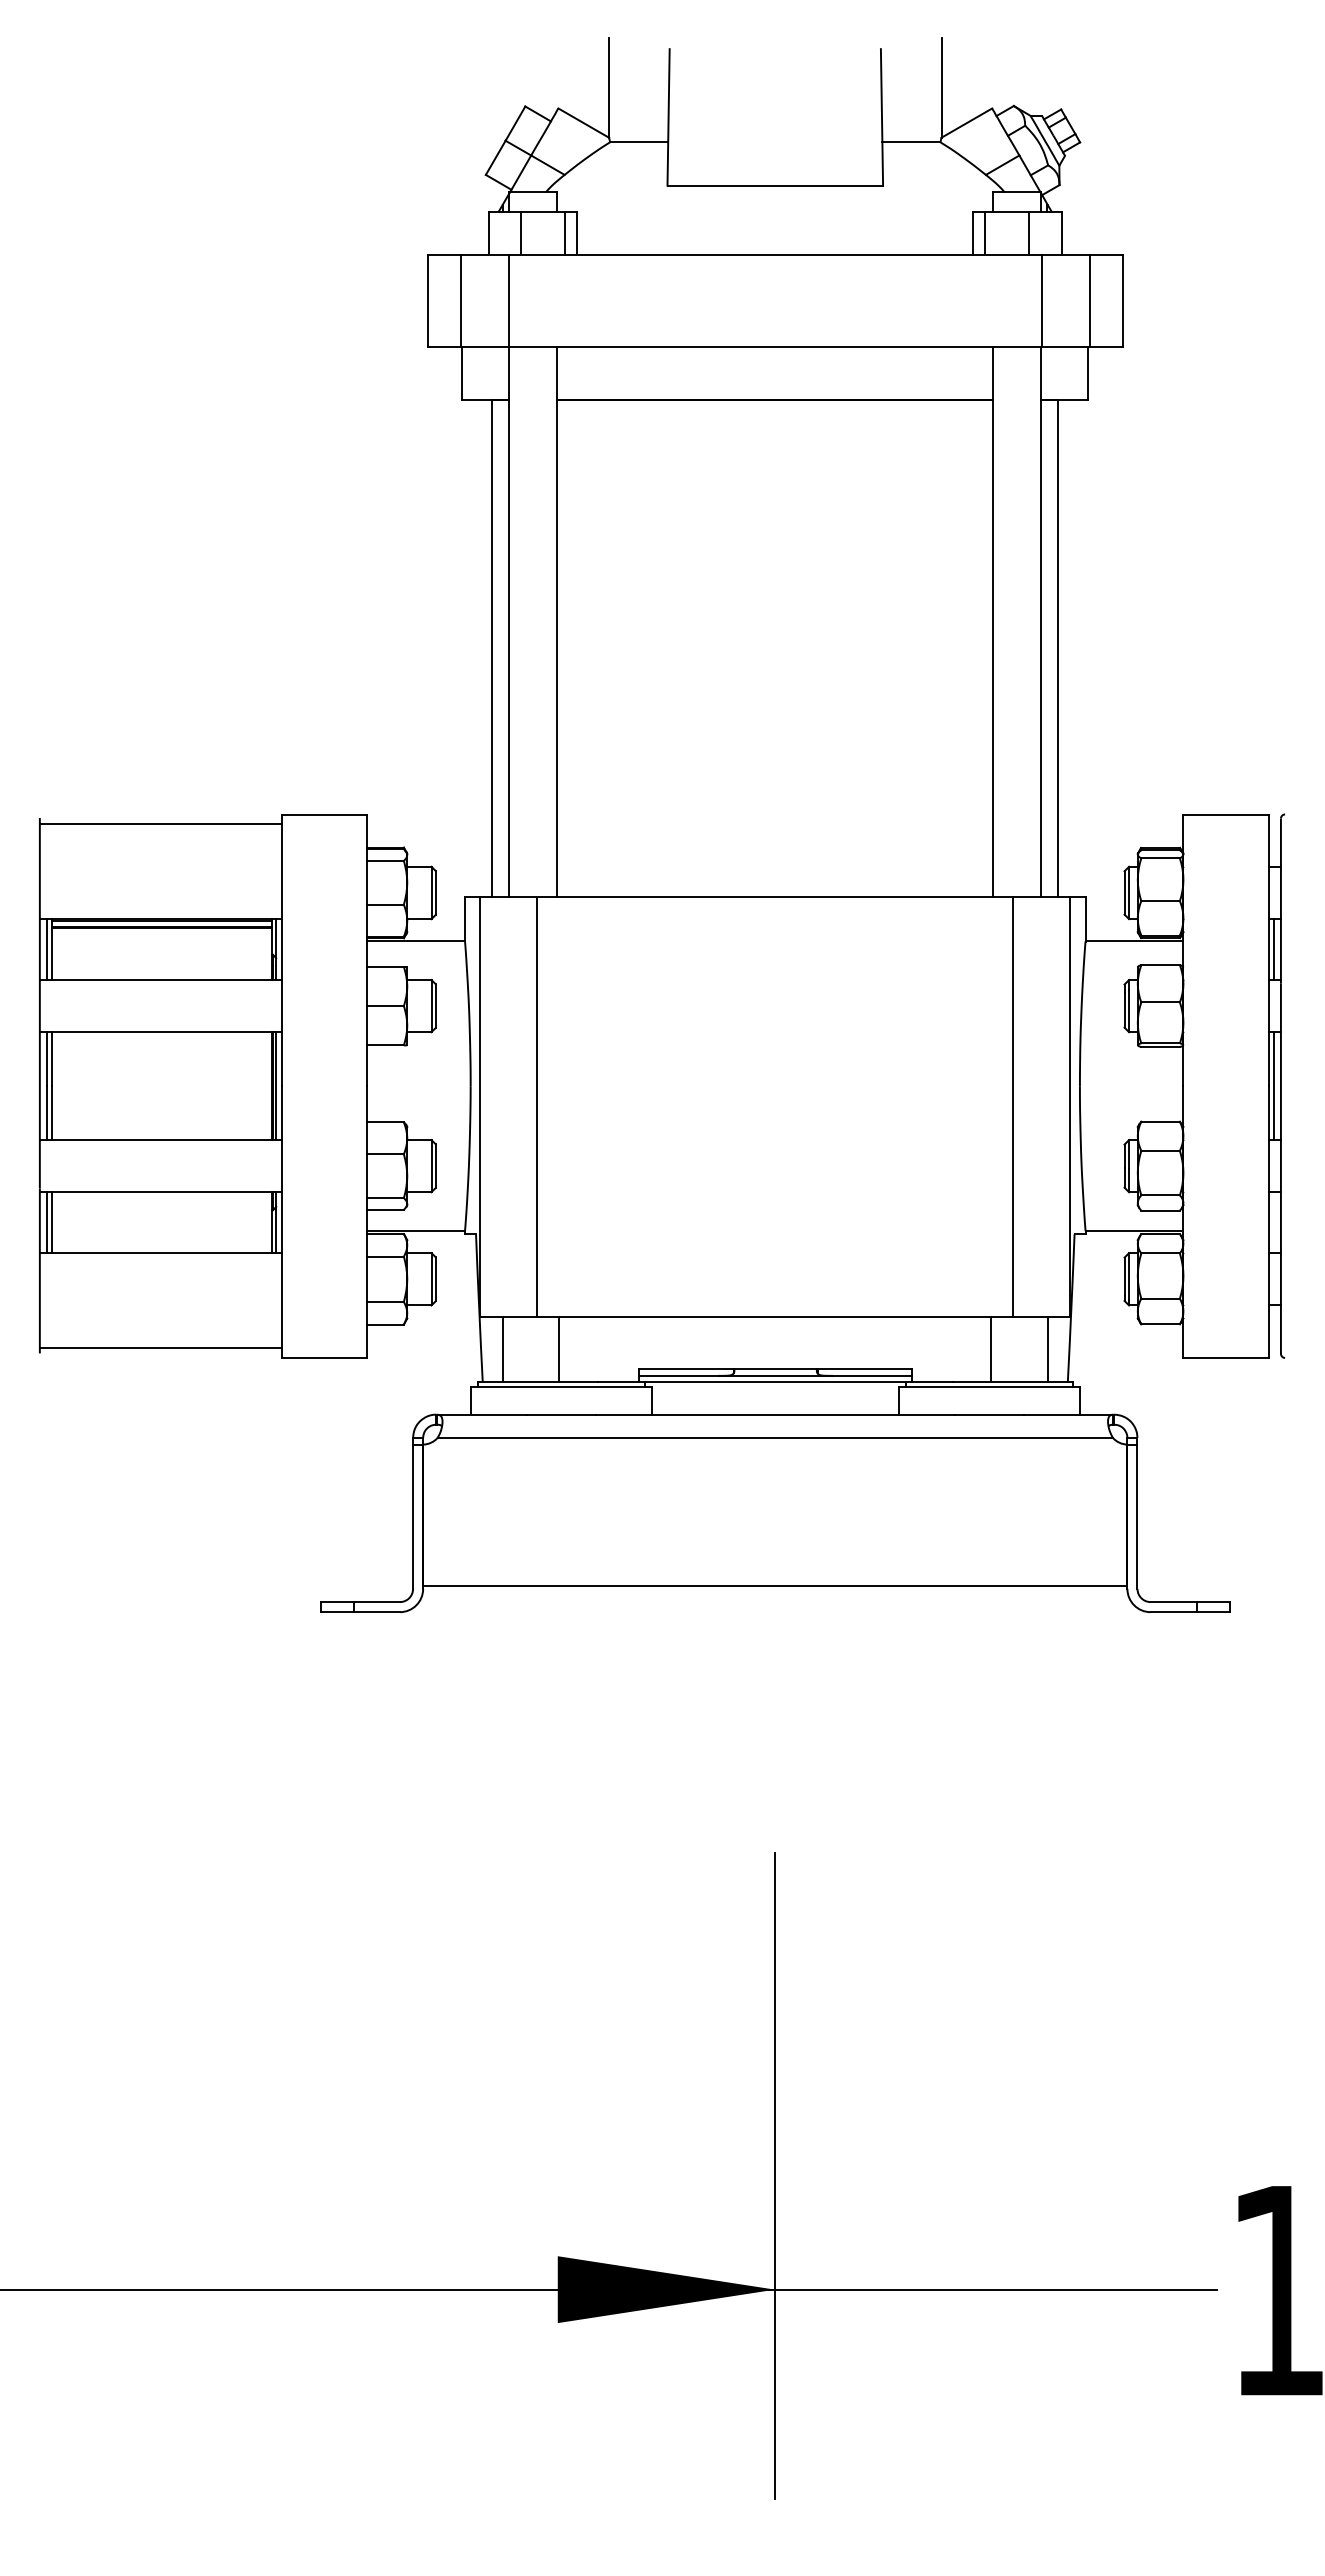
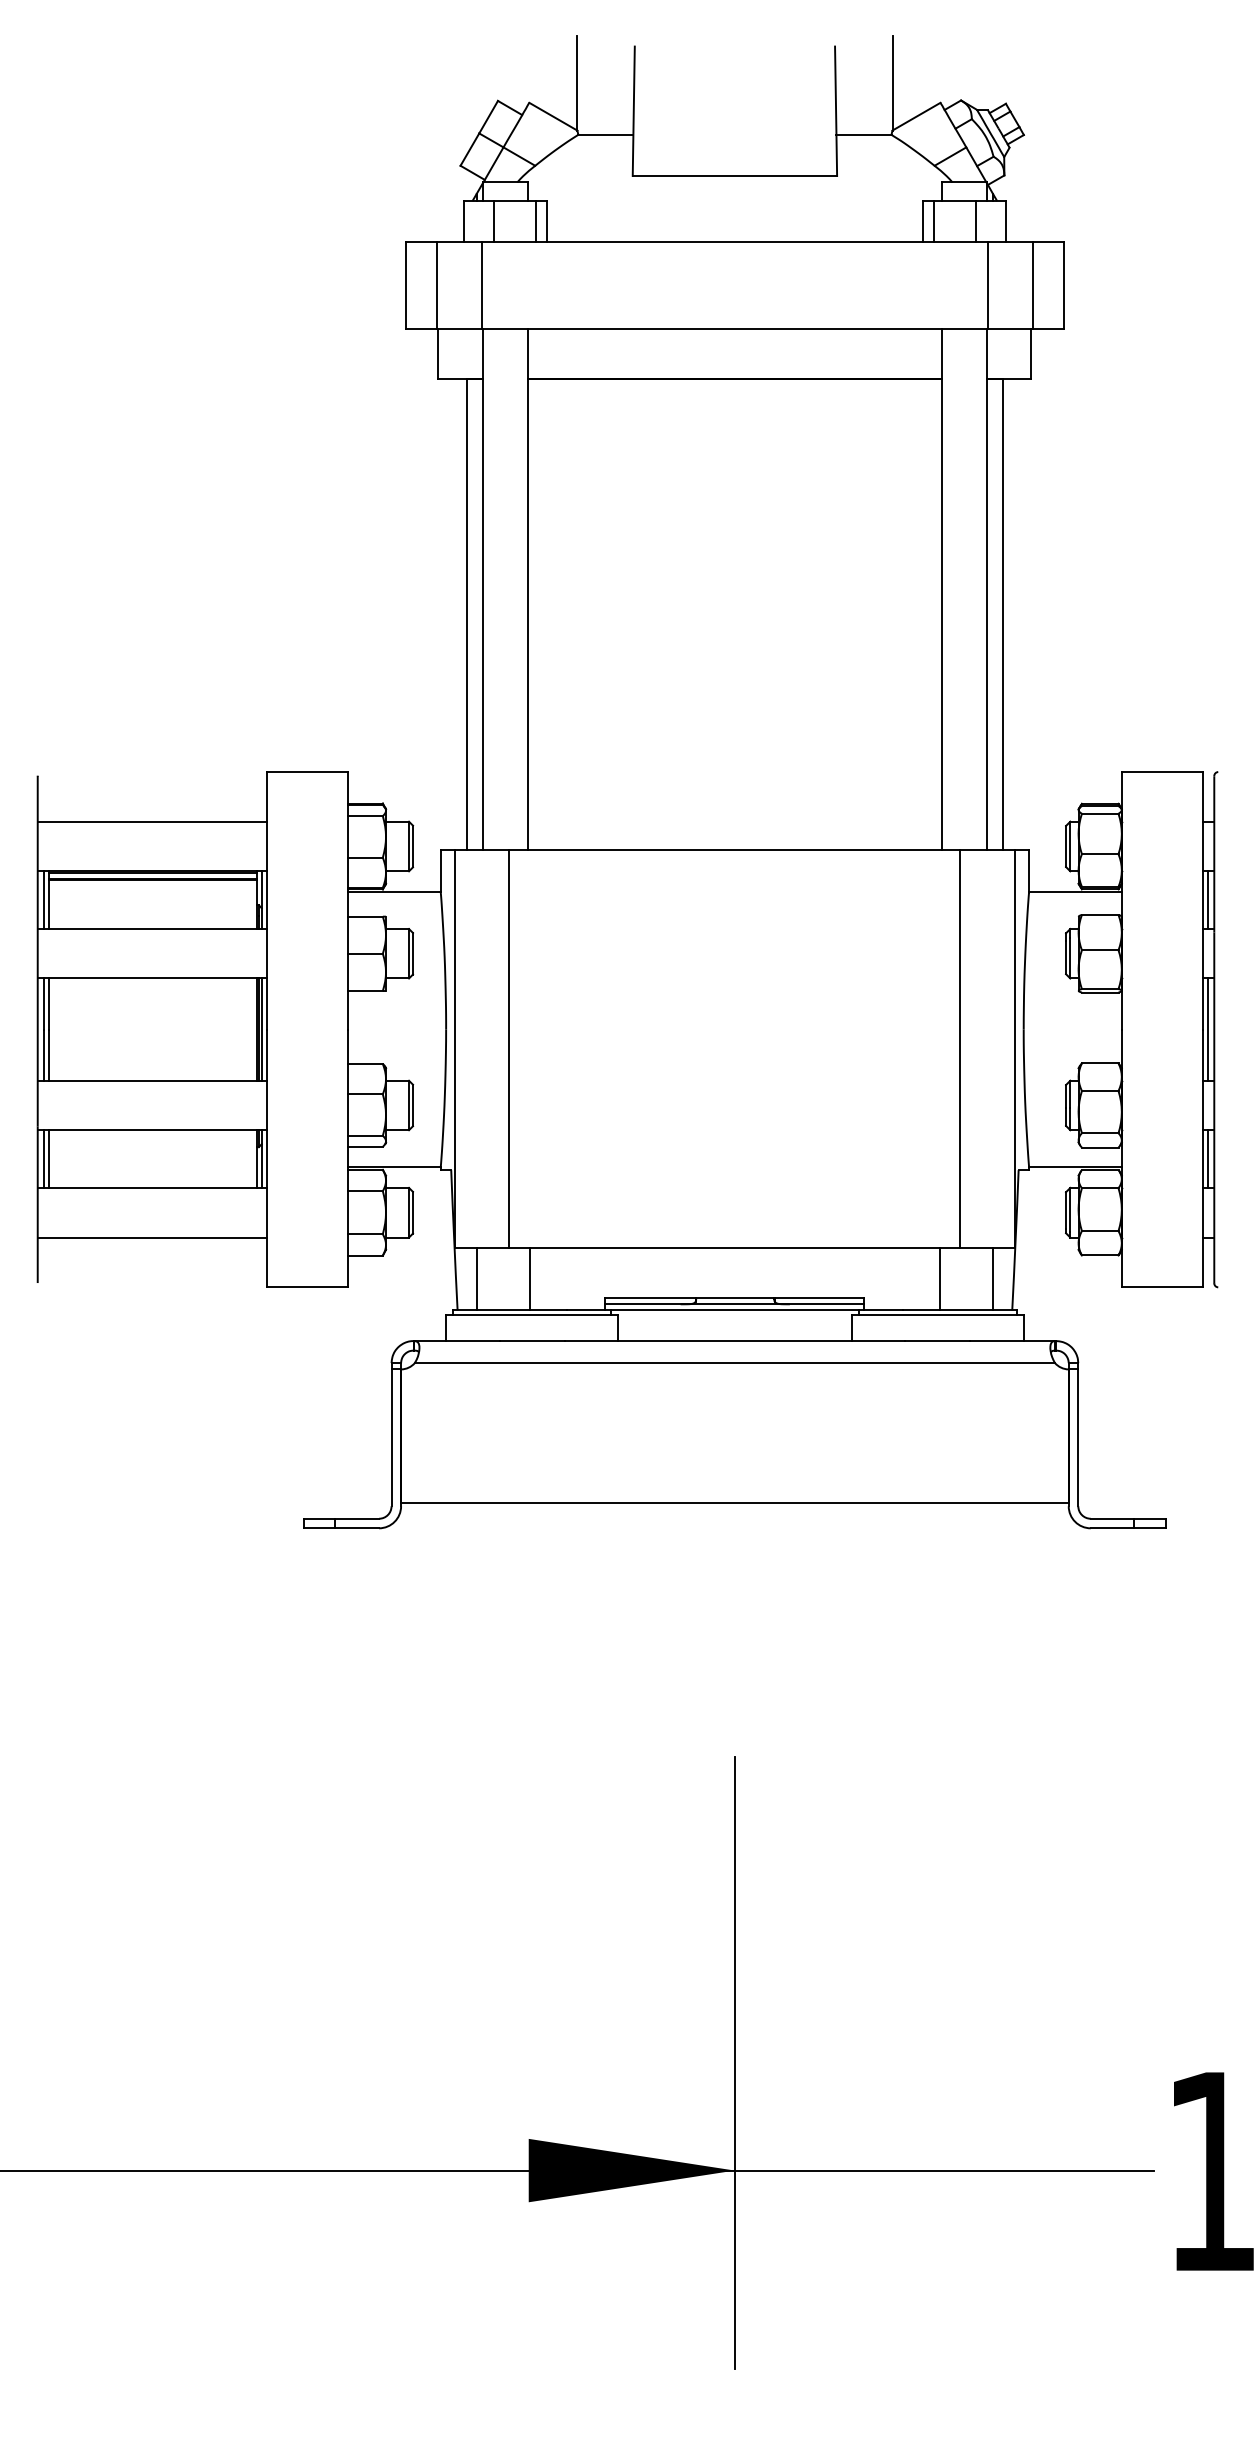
line: (160, 823) -> (152, 821), moved
line: (1274, 1222) -> (1208, 1158), added
line: (160, 1348) -> (152, 1237), moved

